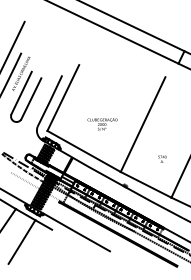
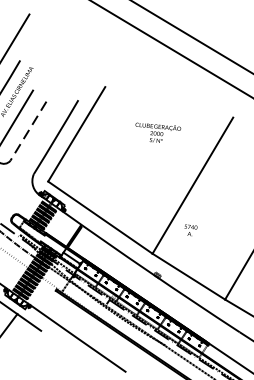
line: (31, 98) -> (28, 130), solid -> dashed
text: (102, 124) -> (157, 133), moved
text: (162, 158) -> (190, 229), moved

